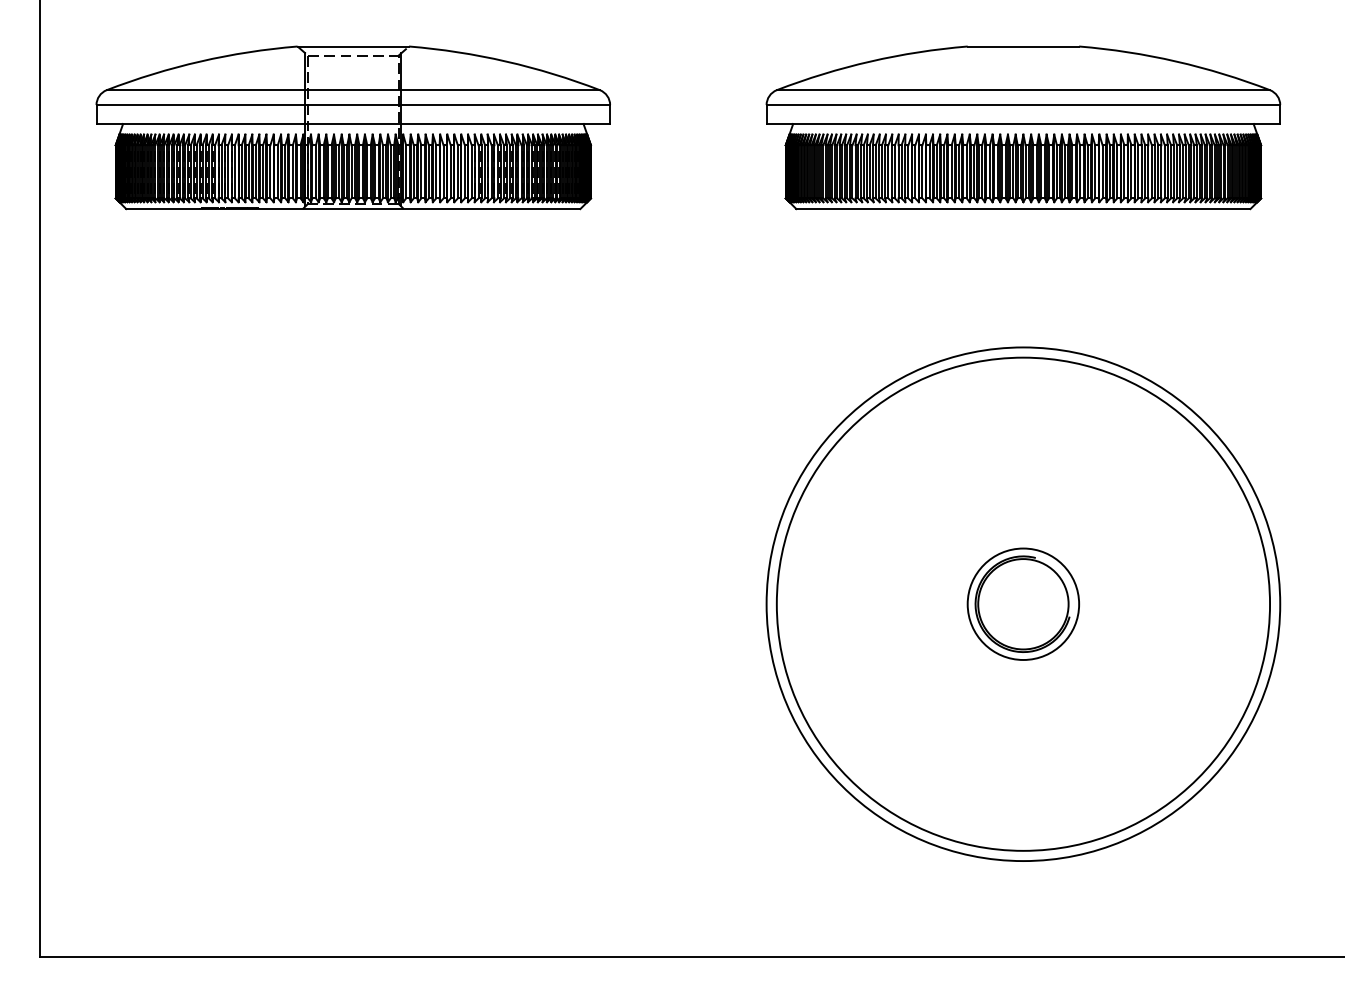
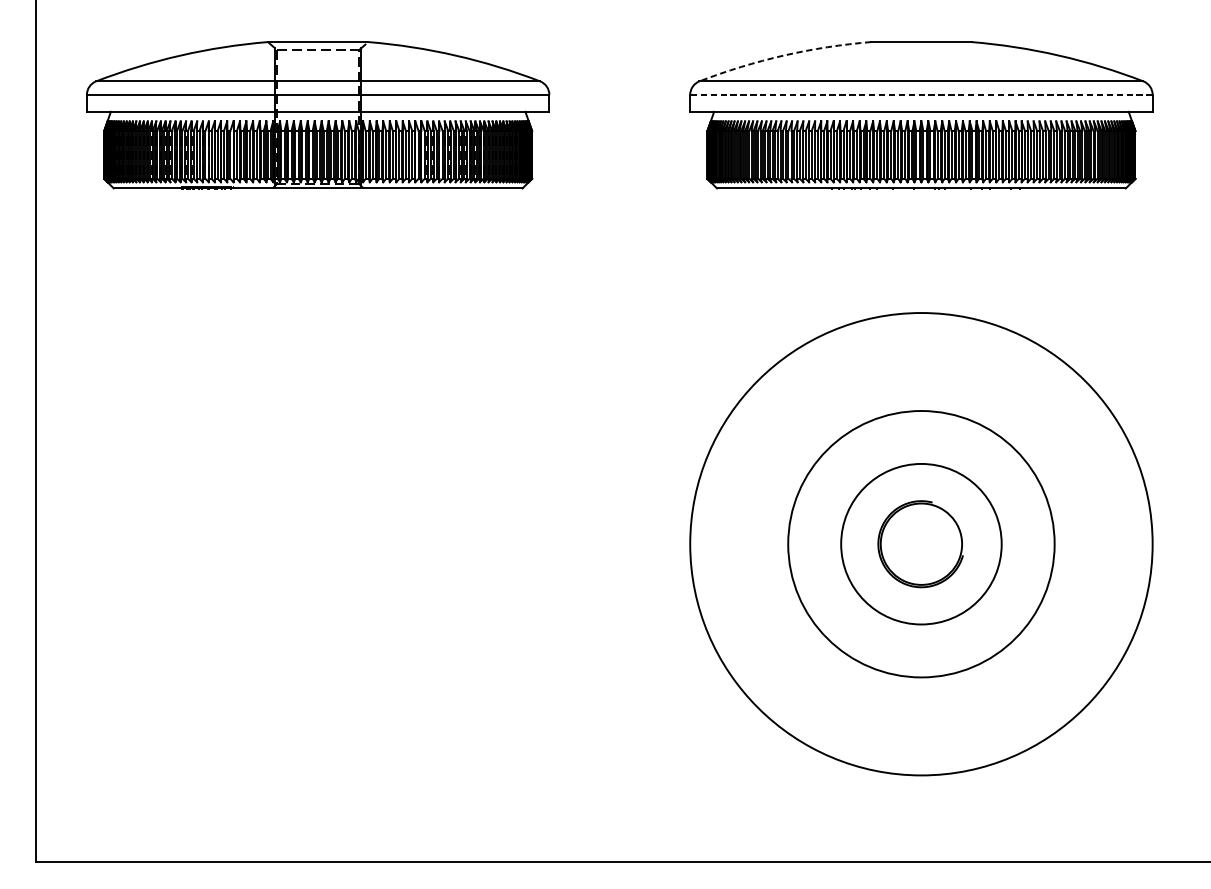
arc: (870, 61) -> (783, 55), solid -> dashed
line: (1023, 105) -> (921, 95), solid -> dashed
circle: (1023, 603) -> (921, 543), size x0.6
circle: (1023, 603) -> (921, 543), size x1.6

